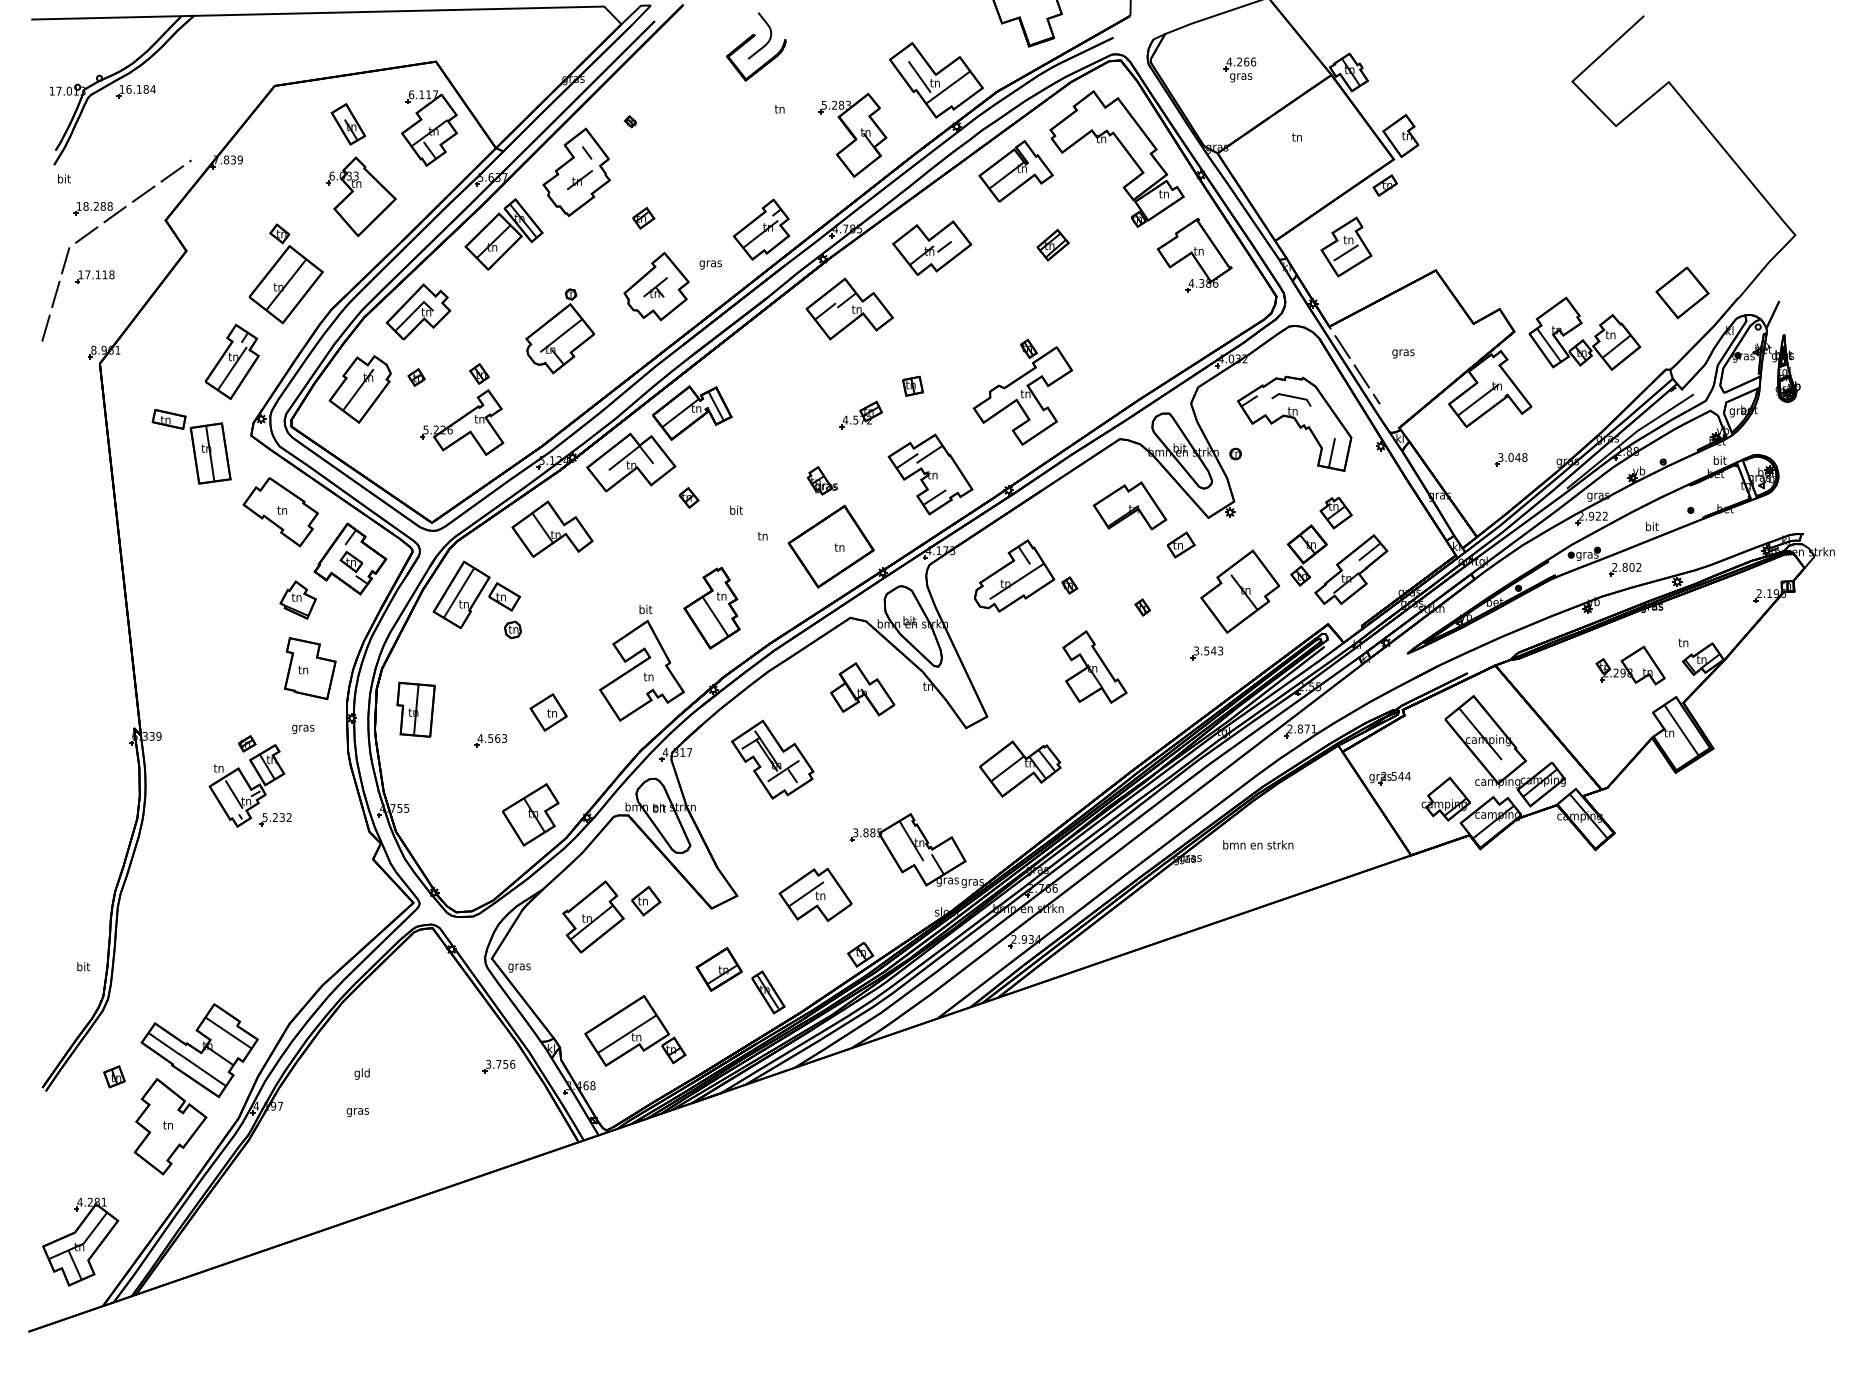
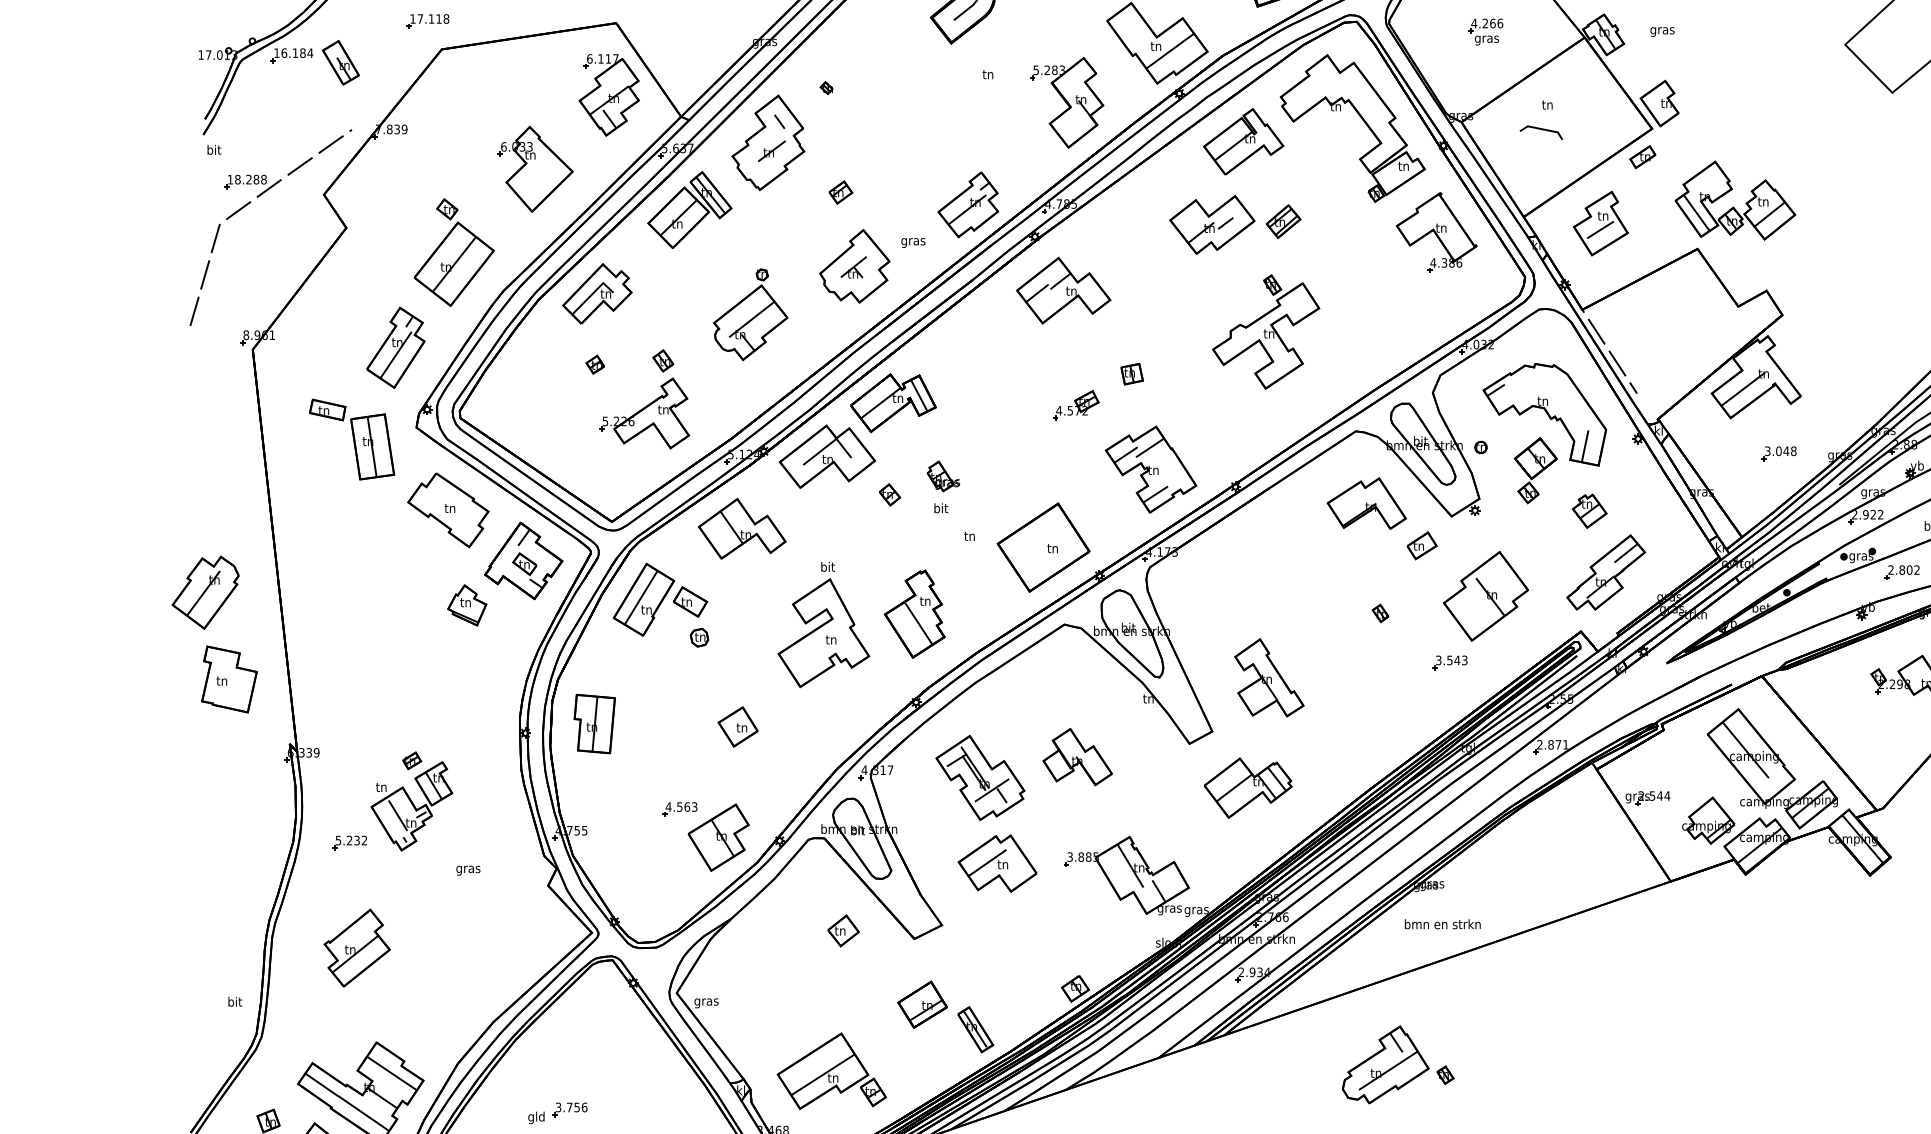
line: (919, 76) -> (1139, 39), removed
part: (347, 124) -> (339, 62), moved
part: (932, 247) -> (1212, 224), moved
part: (94, 276) -> (427, 20), moved
part: (1583, 339) -> (1733, 206), moved
text: (1403, 353) -> (1662, 31), moved
part: (359, 389) -> (204, 592), moved
part: (1022, 391) -> (1265, 331), moved
line: (1291, 397) -> (1541, 130), moved
part: (822, 480) -> (943, 476), moved
part: (1306, 555) -> (1534, 470), moved
part: (1025, 575) -> (1397, 1064), moved
part: (641, 663) -> (823, 625), moved
part: (1094, 666) -> (1268, 677), moved
part: (310, 668) -> (229, 679), moved
part: (862, 689) -> (1077, 757), moved
text: (303, 728) -> (468, 869), moved
part: (490, 740) -> (679, 809), moved
part: (275, 819) -> (349, 842), moved
text: (1258, 844) -> (1443, 923), moved
part: (815, 894) -> (997, 863), moved
part: (593, 916) -> (357, 947), moved
part: (498, 1066) -> (569, 1109), moved

